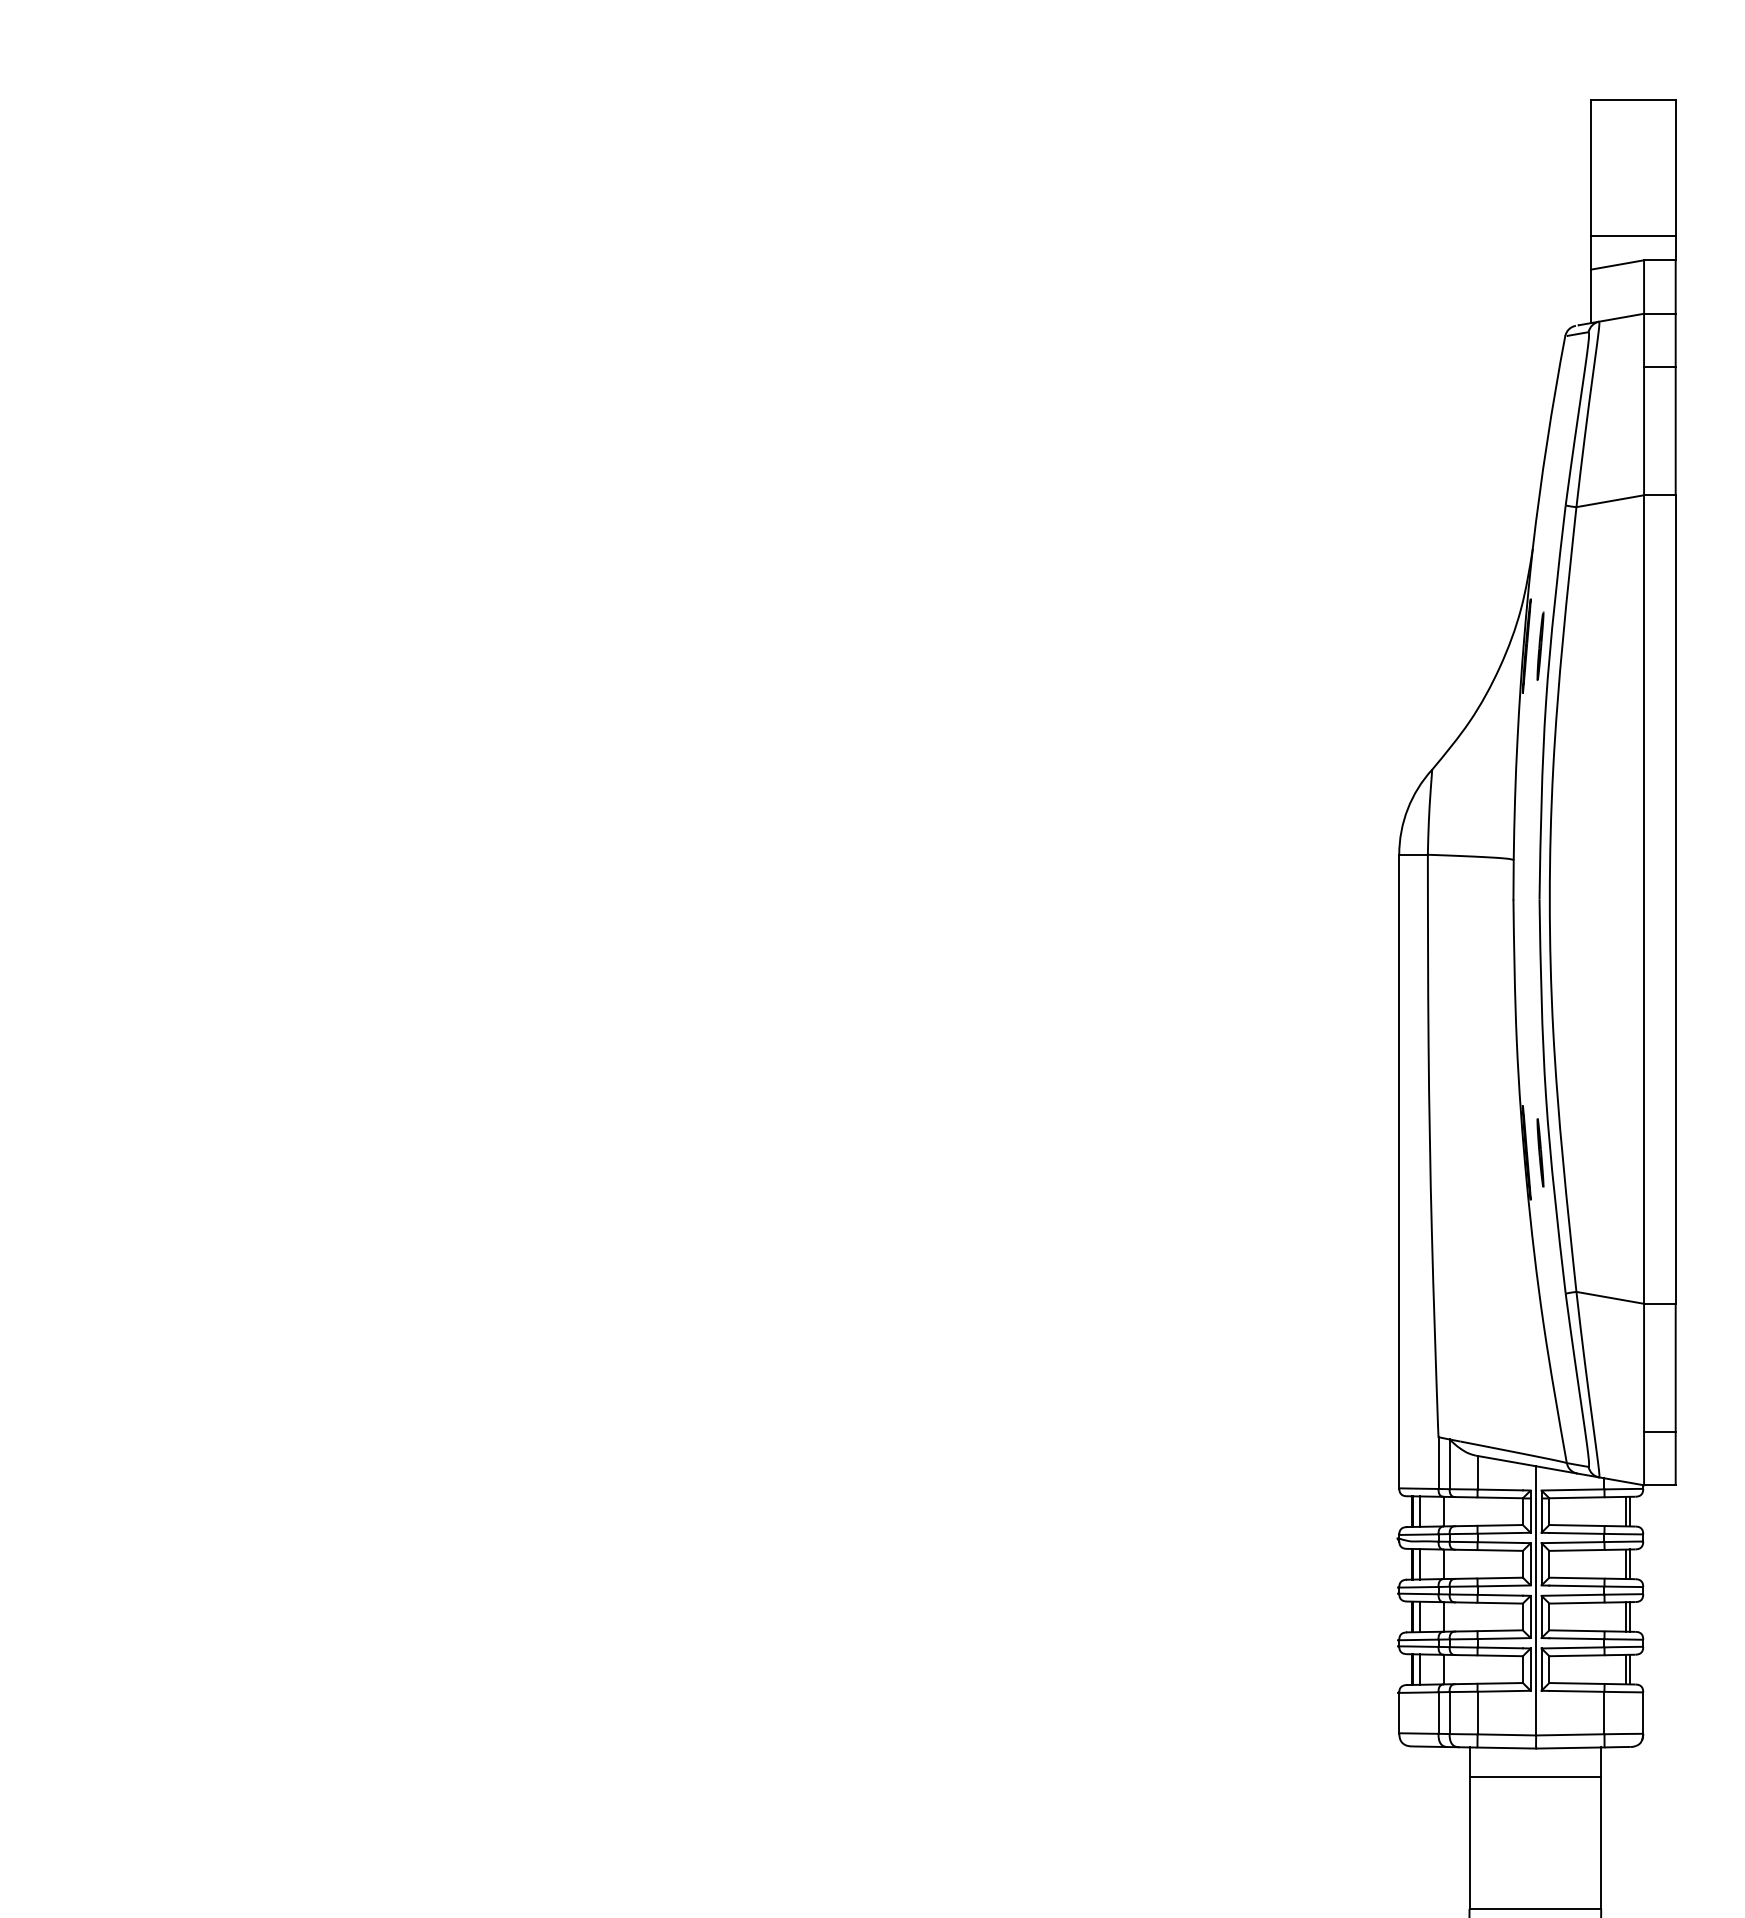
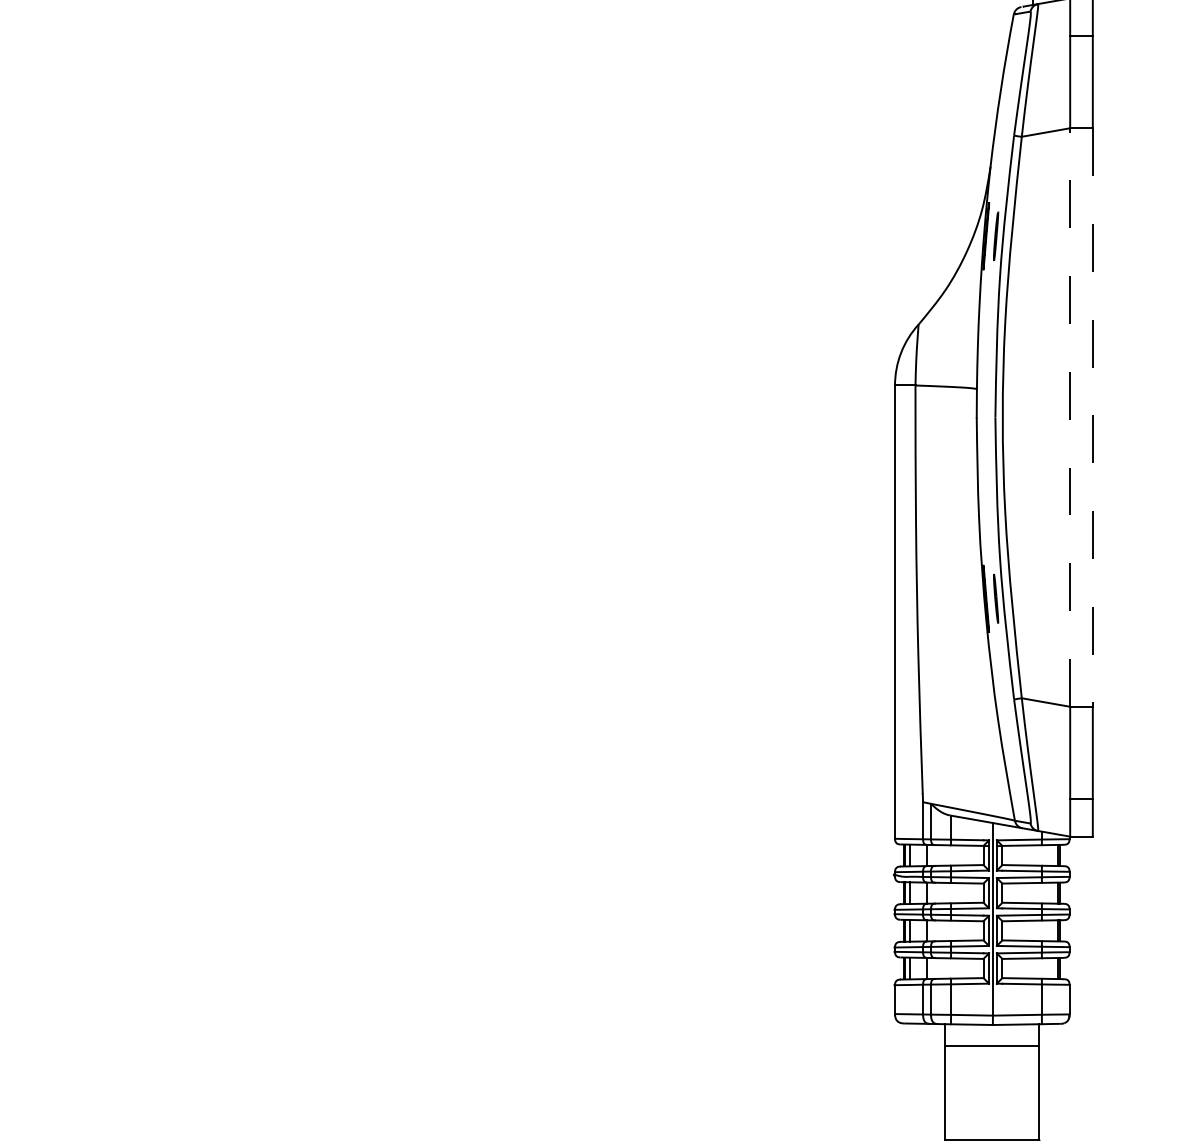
line: (1644, 899) -> (1070, 417), solid -> dashed
line: (1675, 900) -> (1092, 418), solid -> dashed

